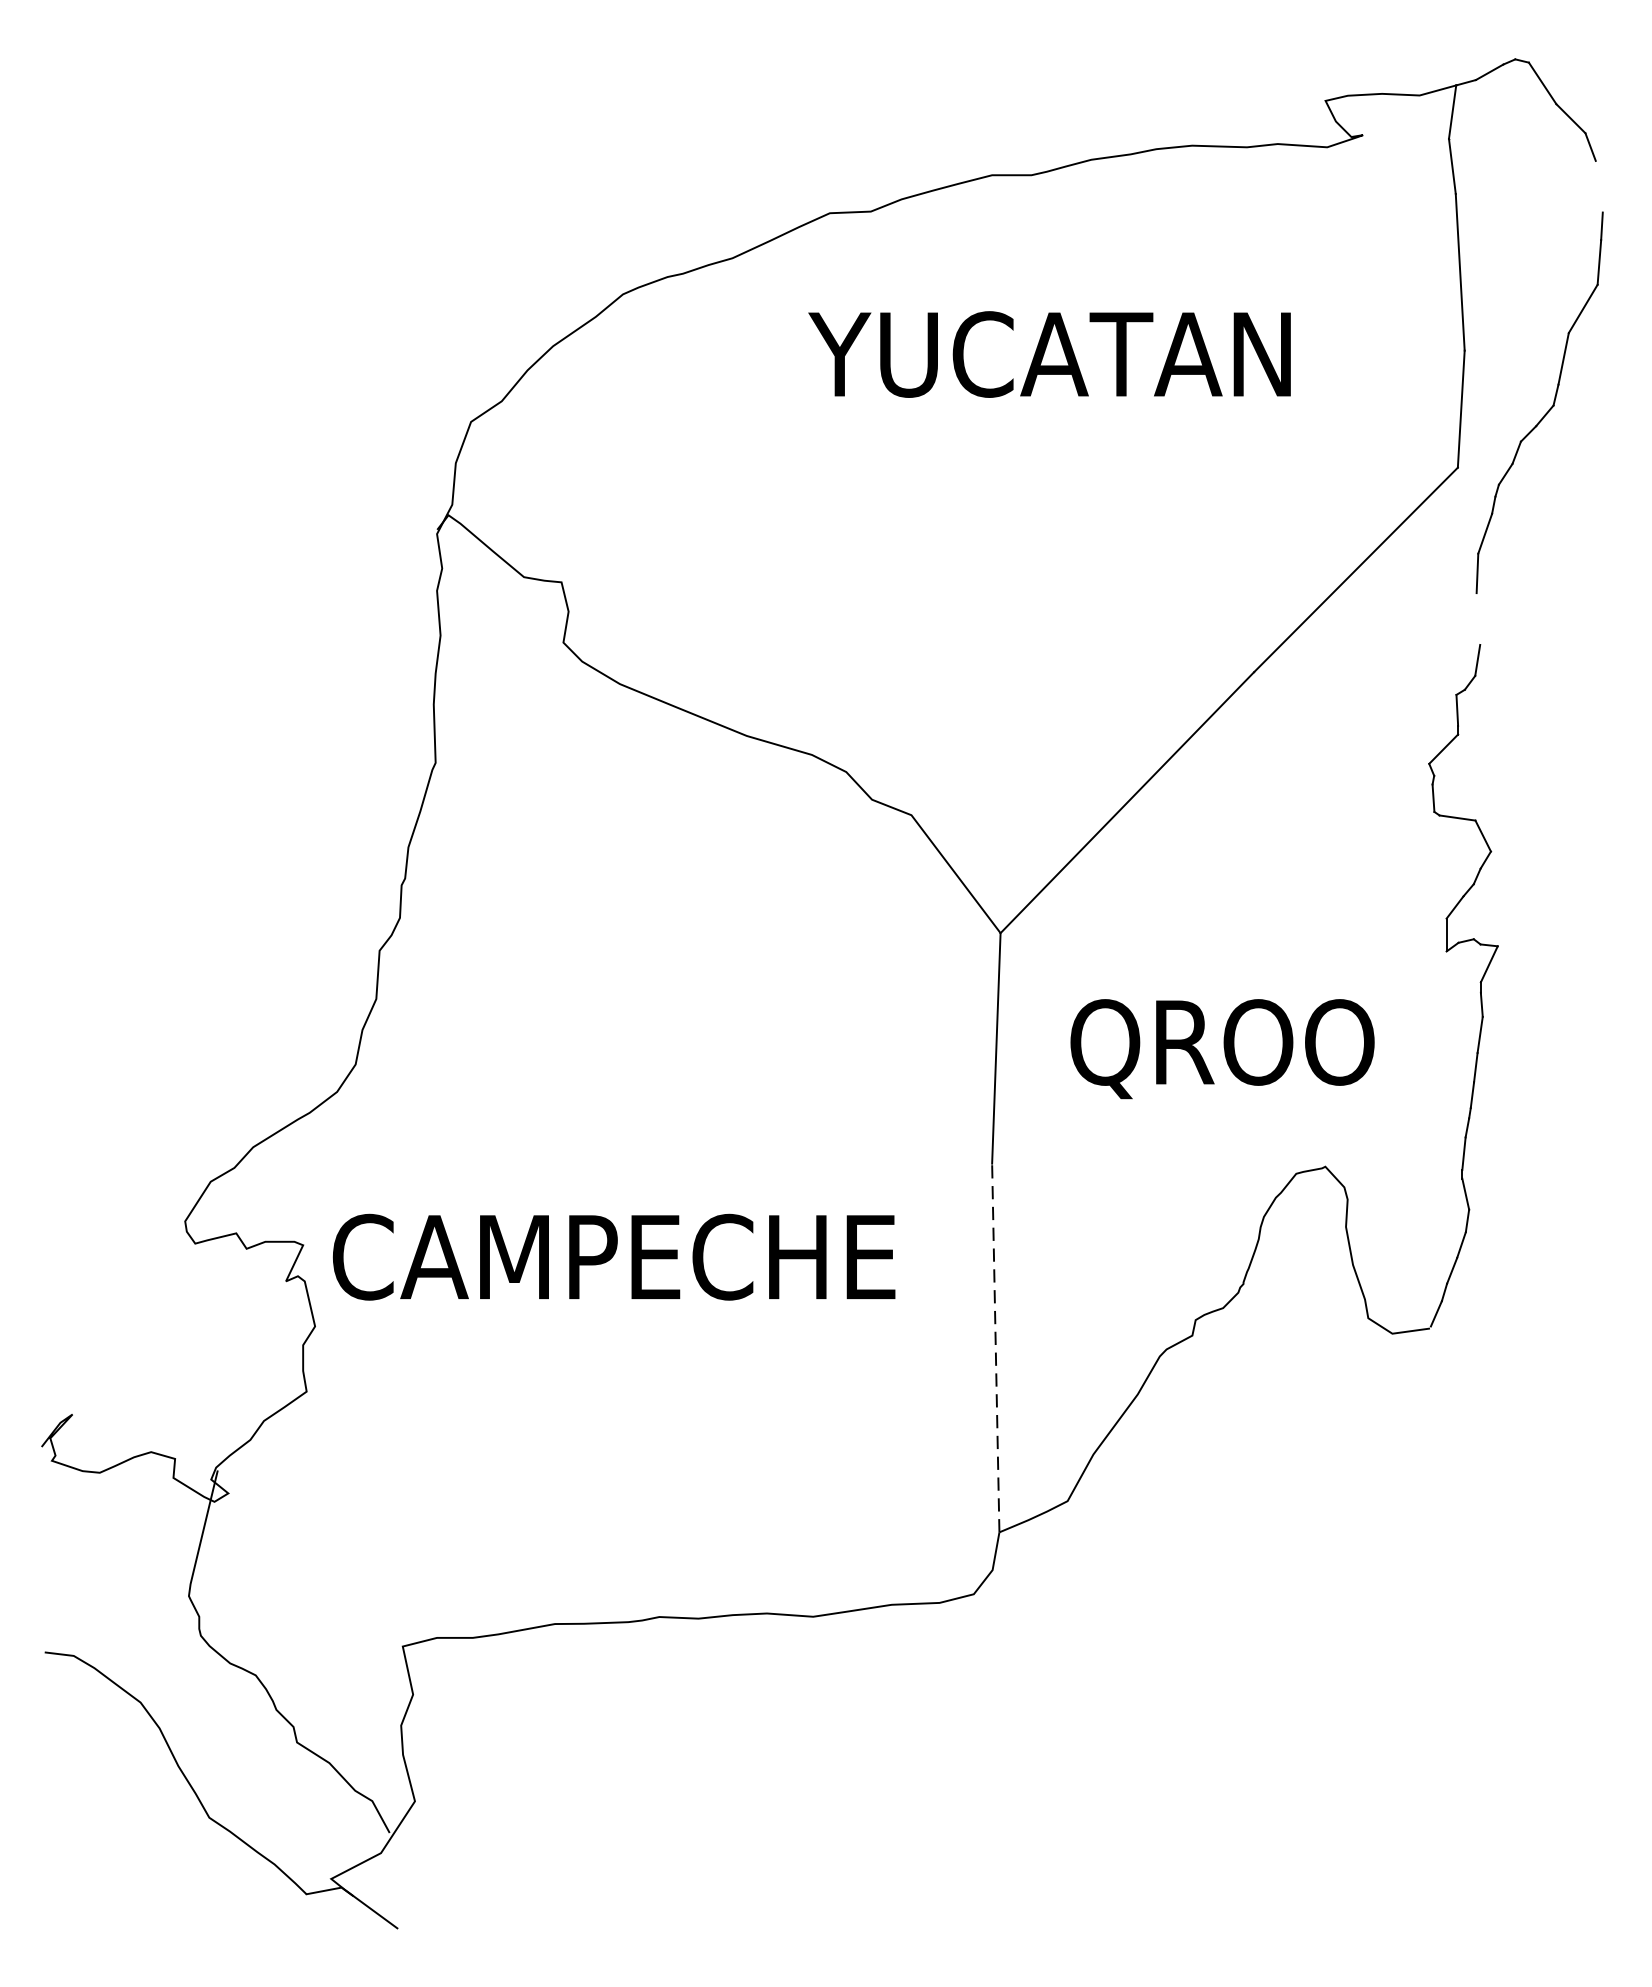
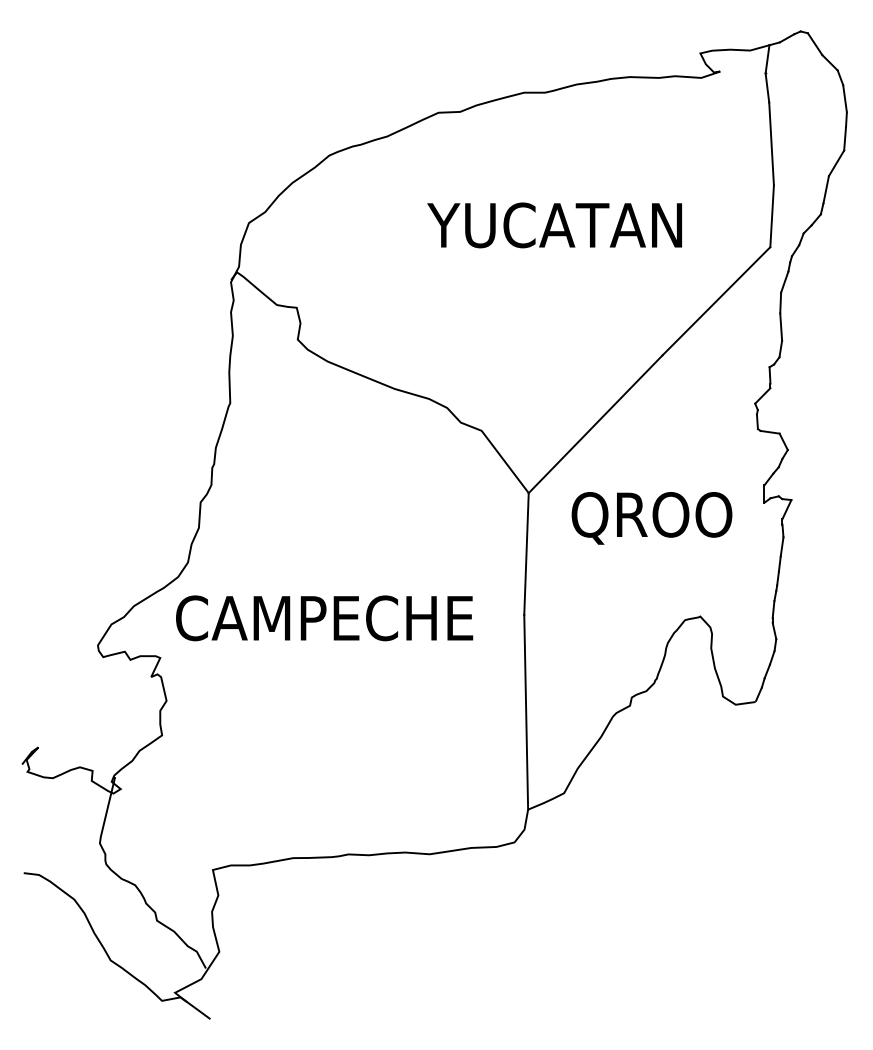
line: (1598, 186) -> (844, 98), added
text: (1049, 354) -> (554, 225), moved
line: (1479, 617) -> (781, 326), added
text: (1221, 1049) -> (651, 518), moved
text: (614, 1257) -> (324, 618), moved
line: (996, 1346) -> (526, 711), dashed -> solid

